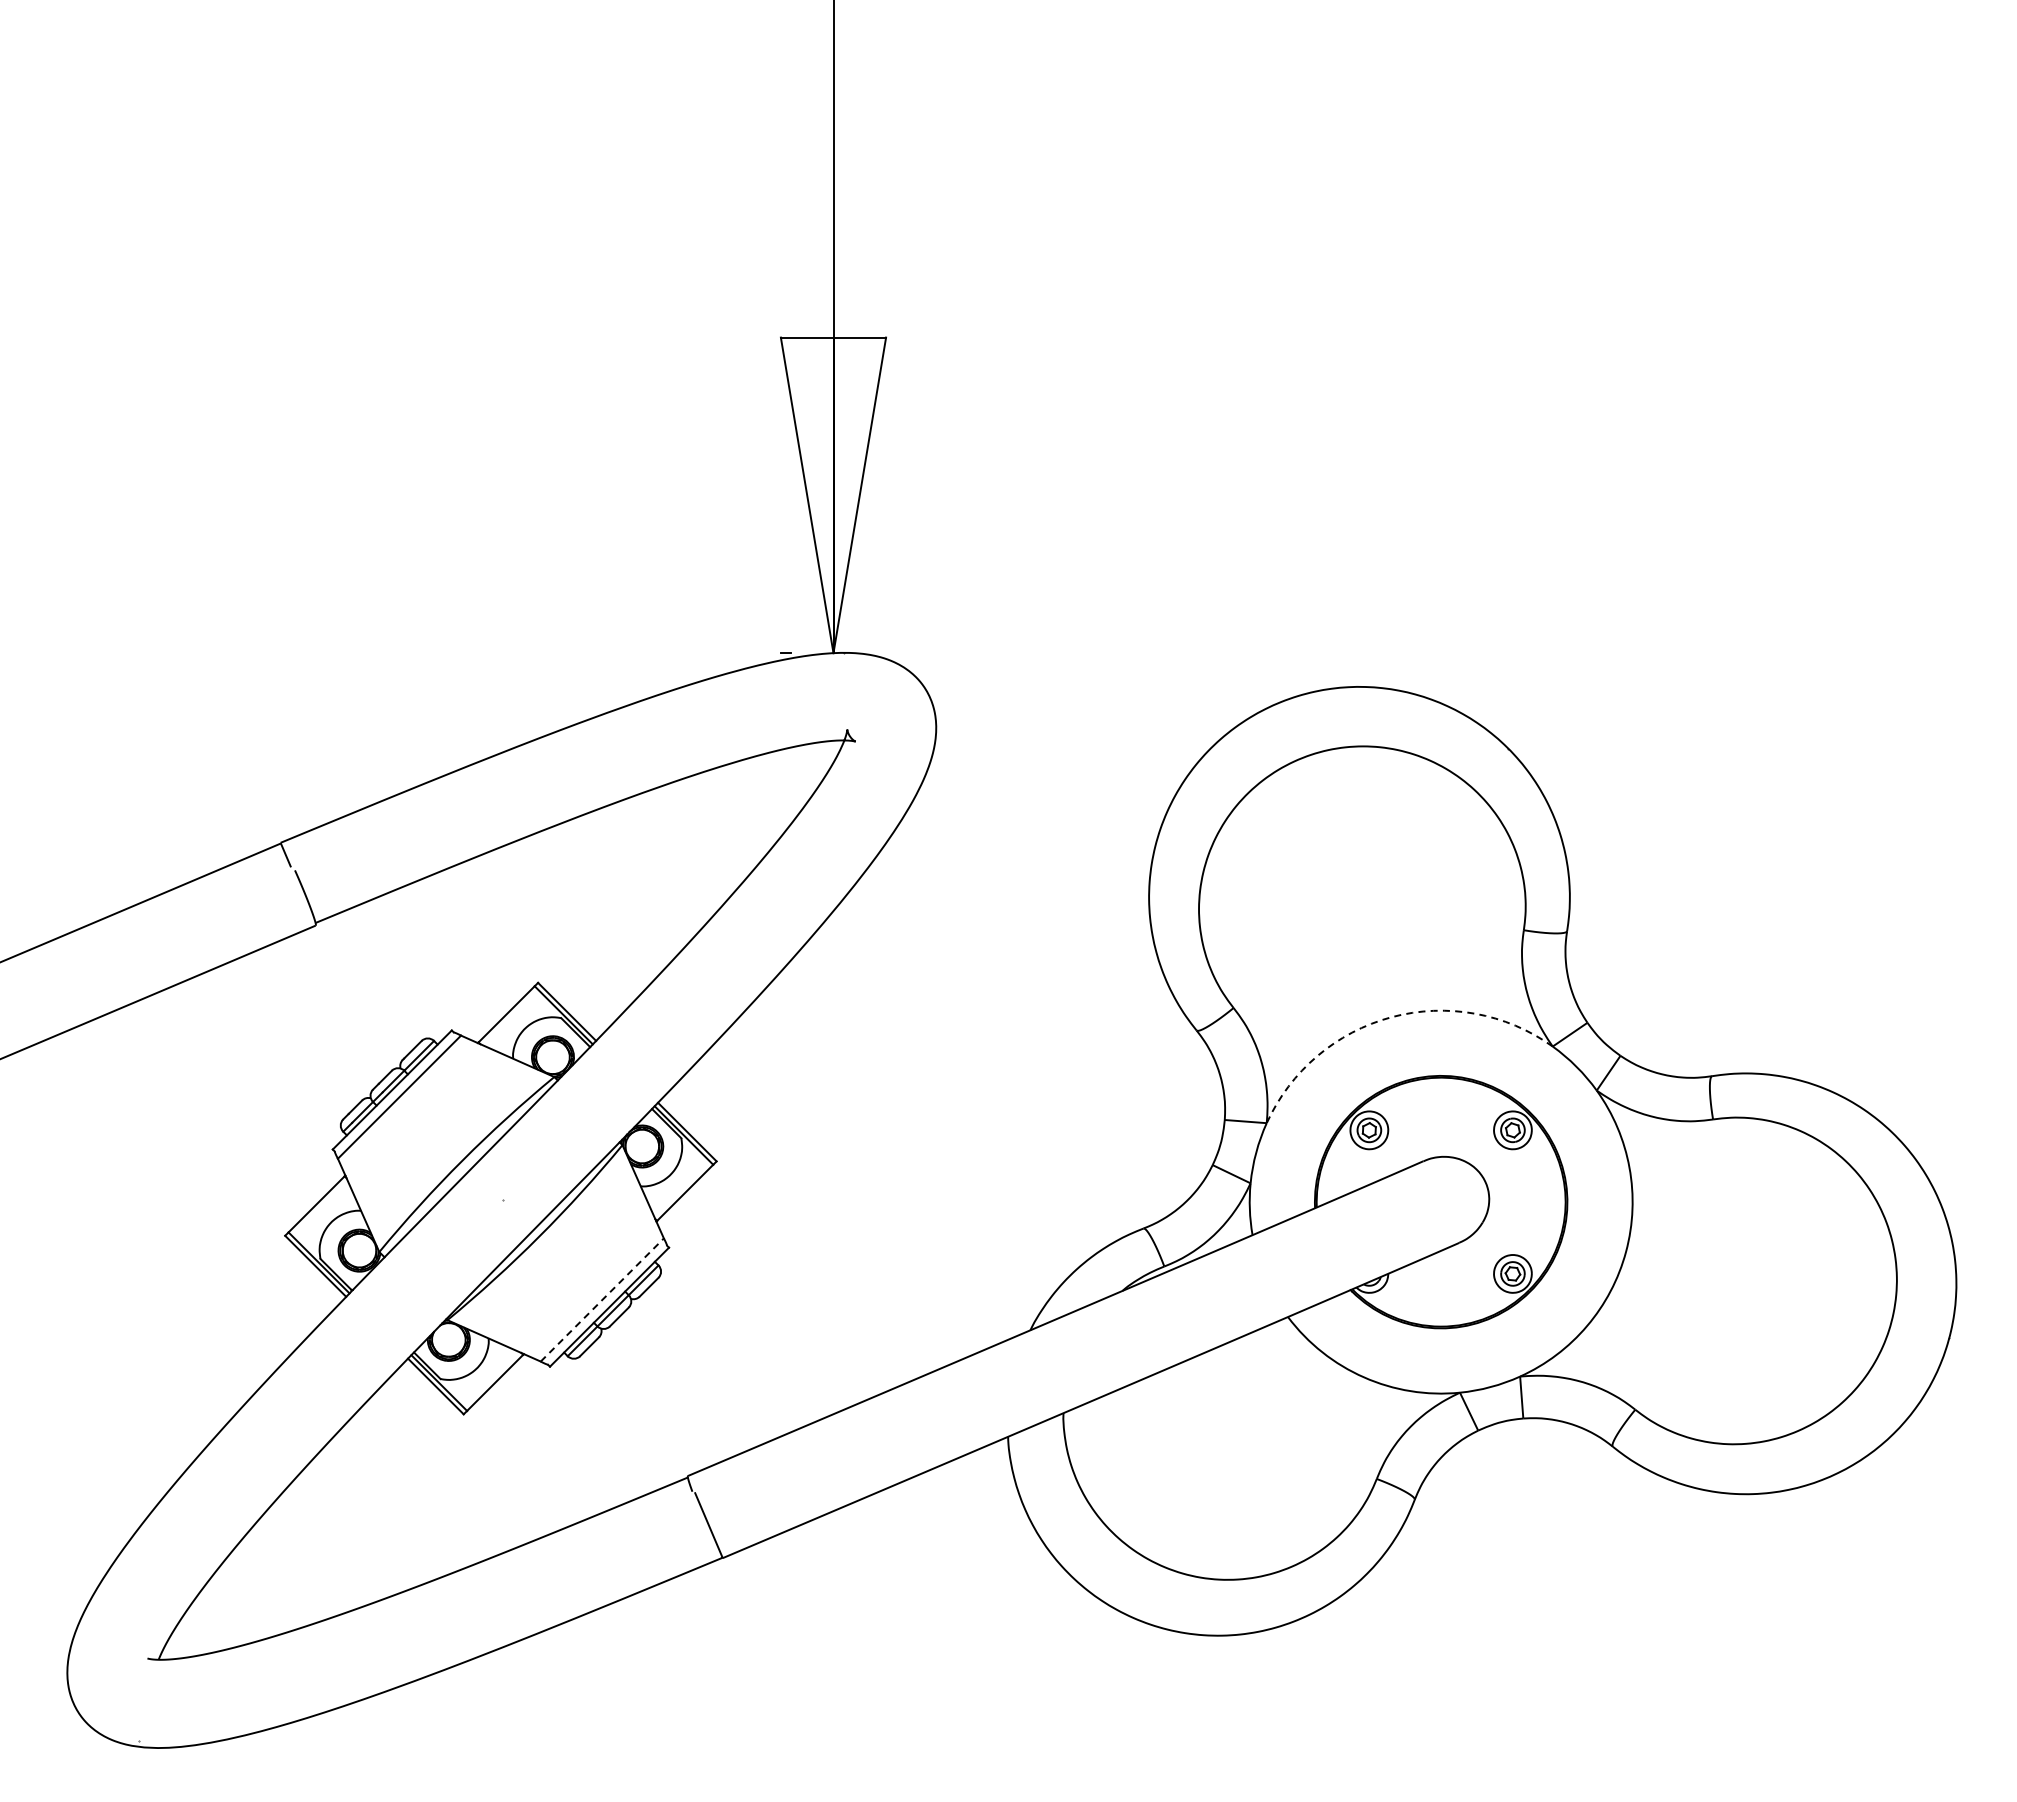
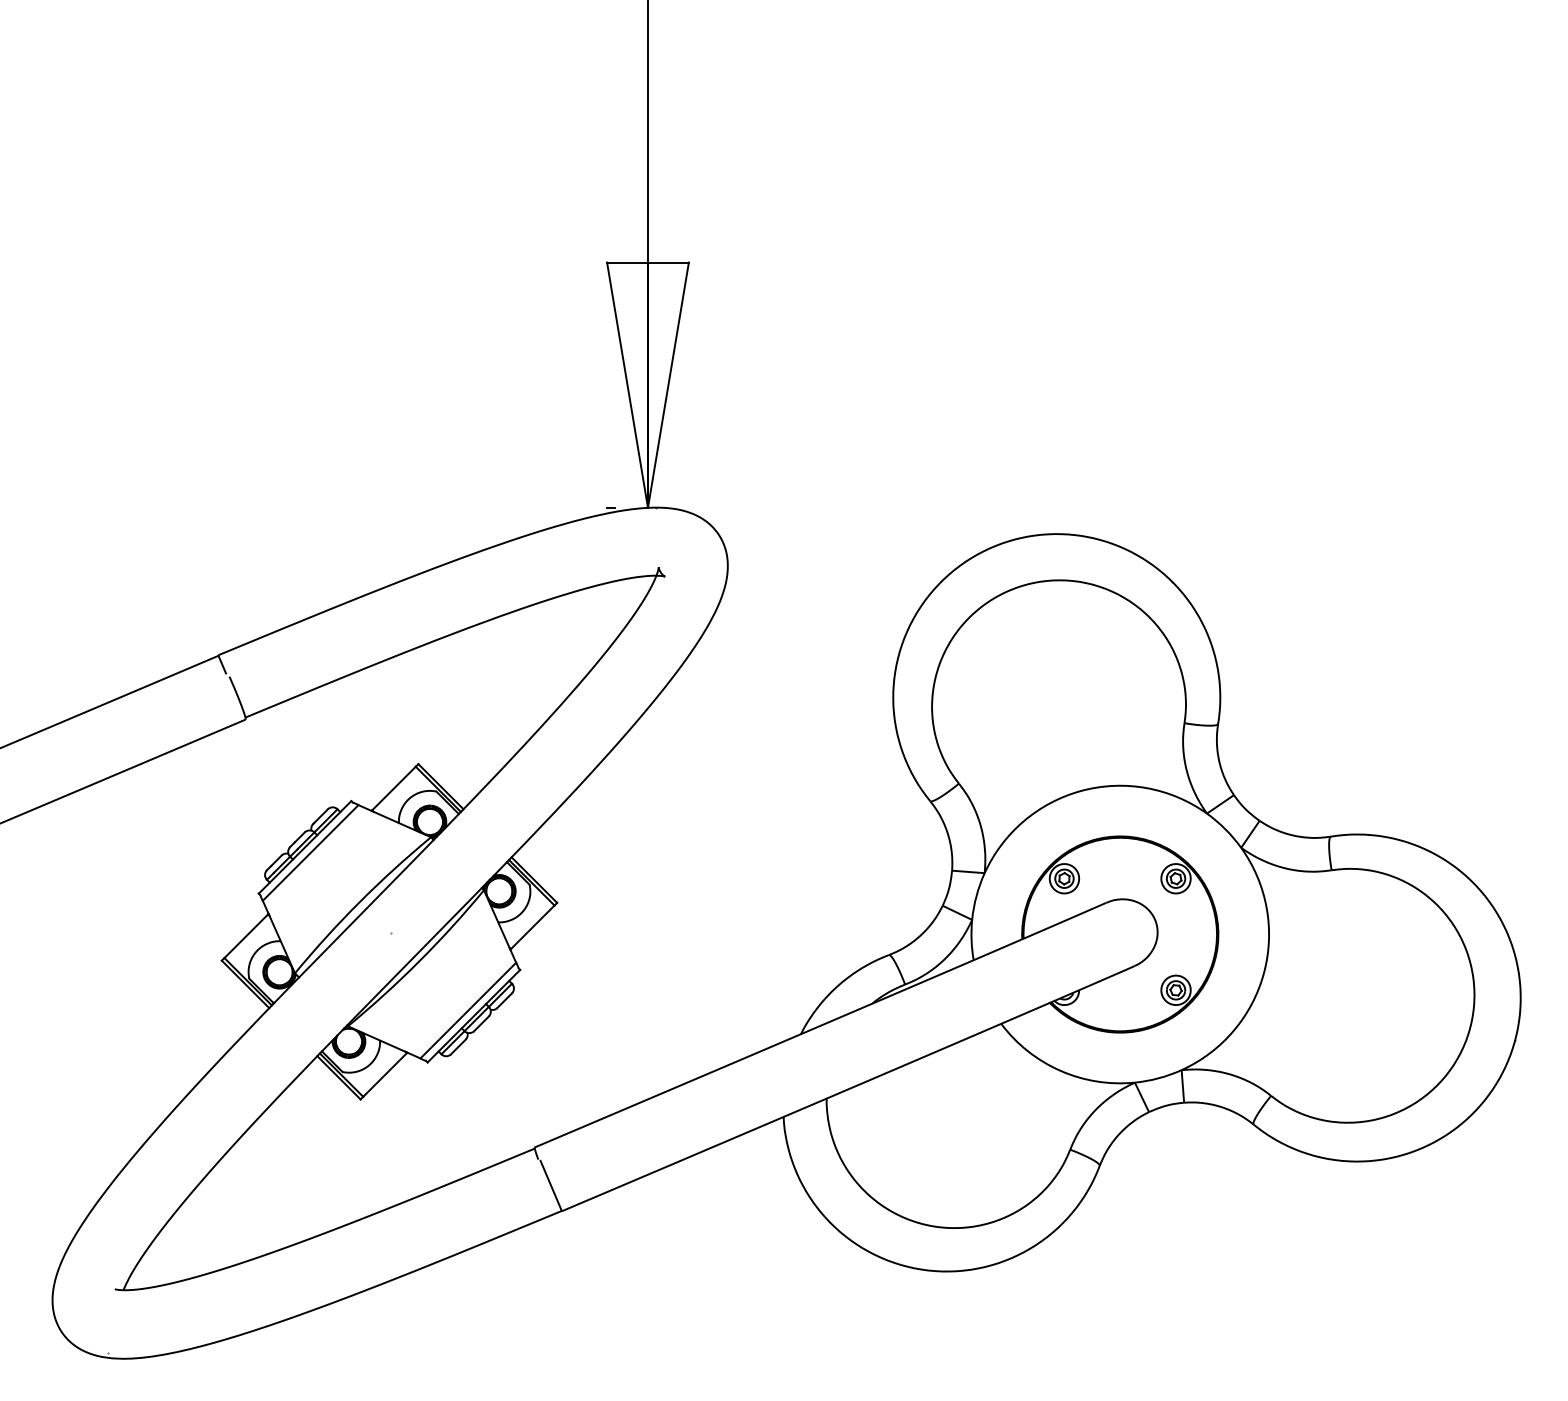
arc: (1391, 1017) -> (1081, 791), dashed -> solid
line: (602, 1299) -> (468, 1010), dashed -> solid

